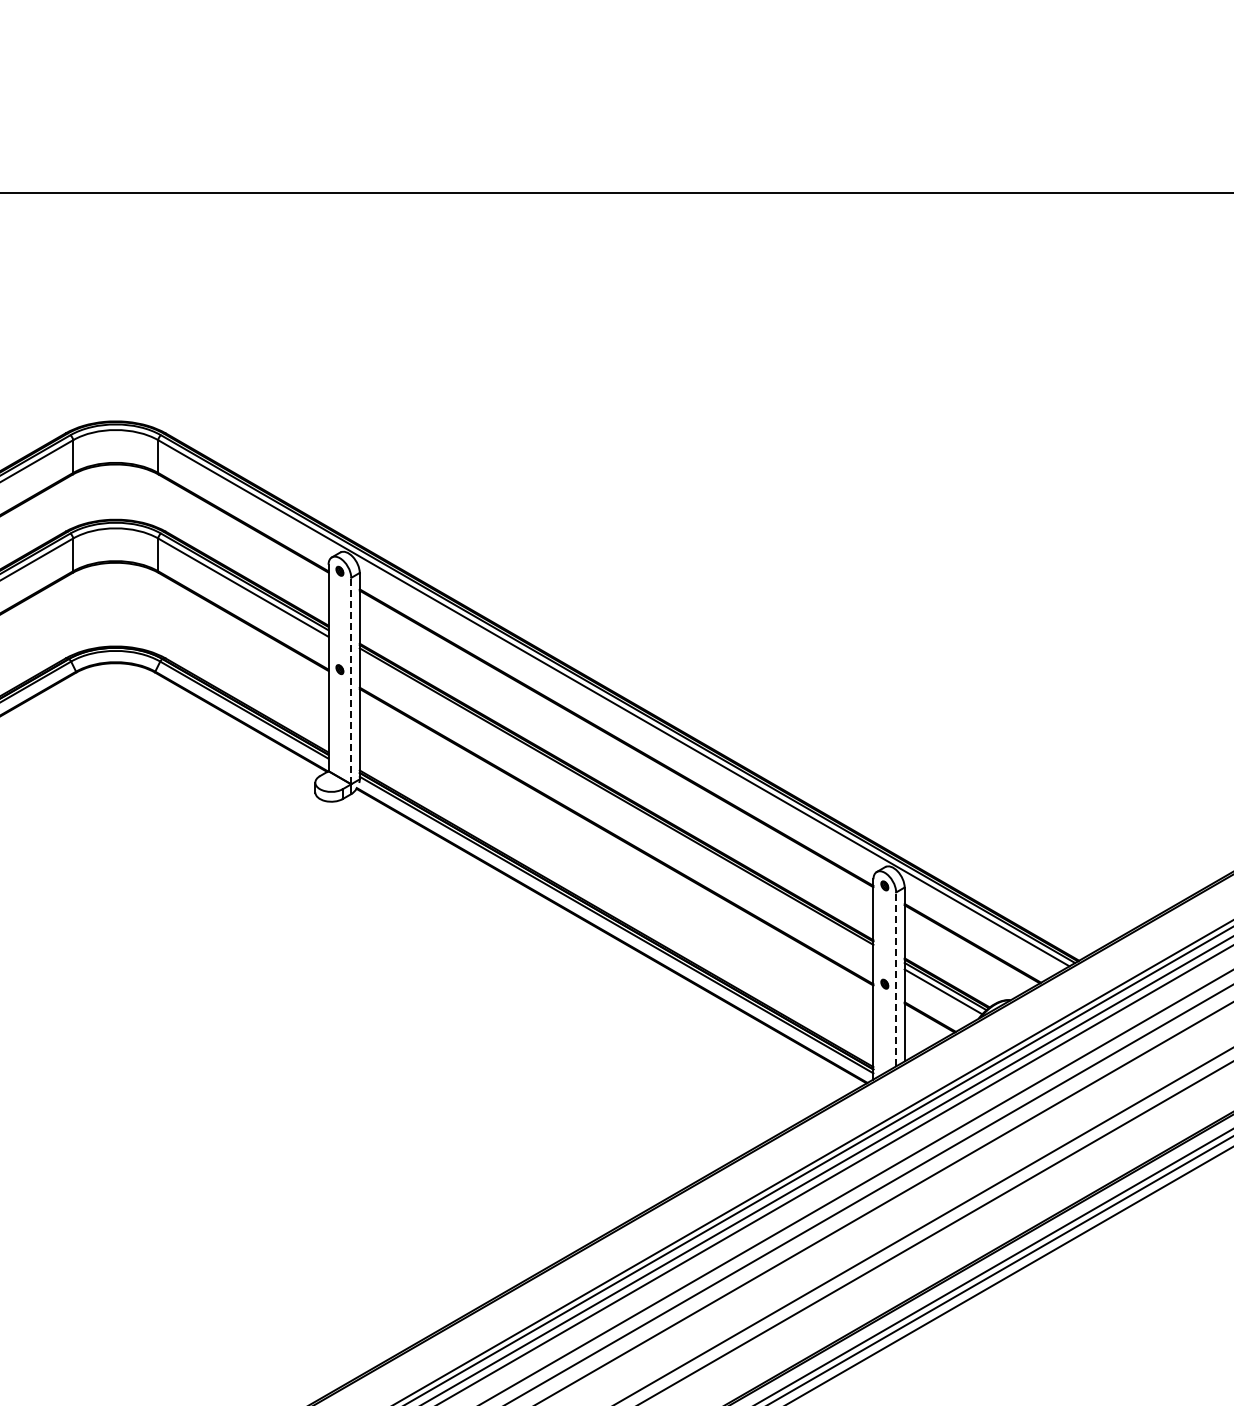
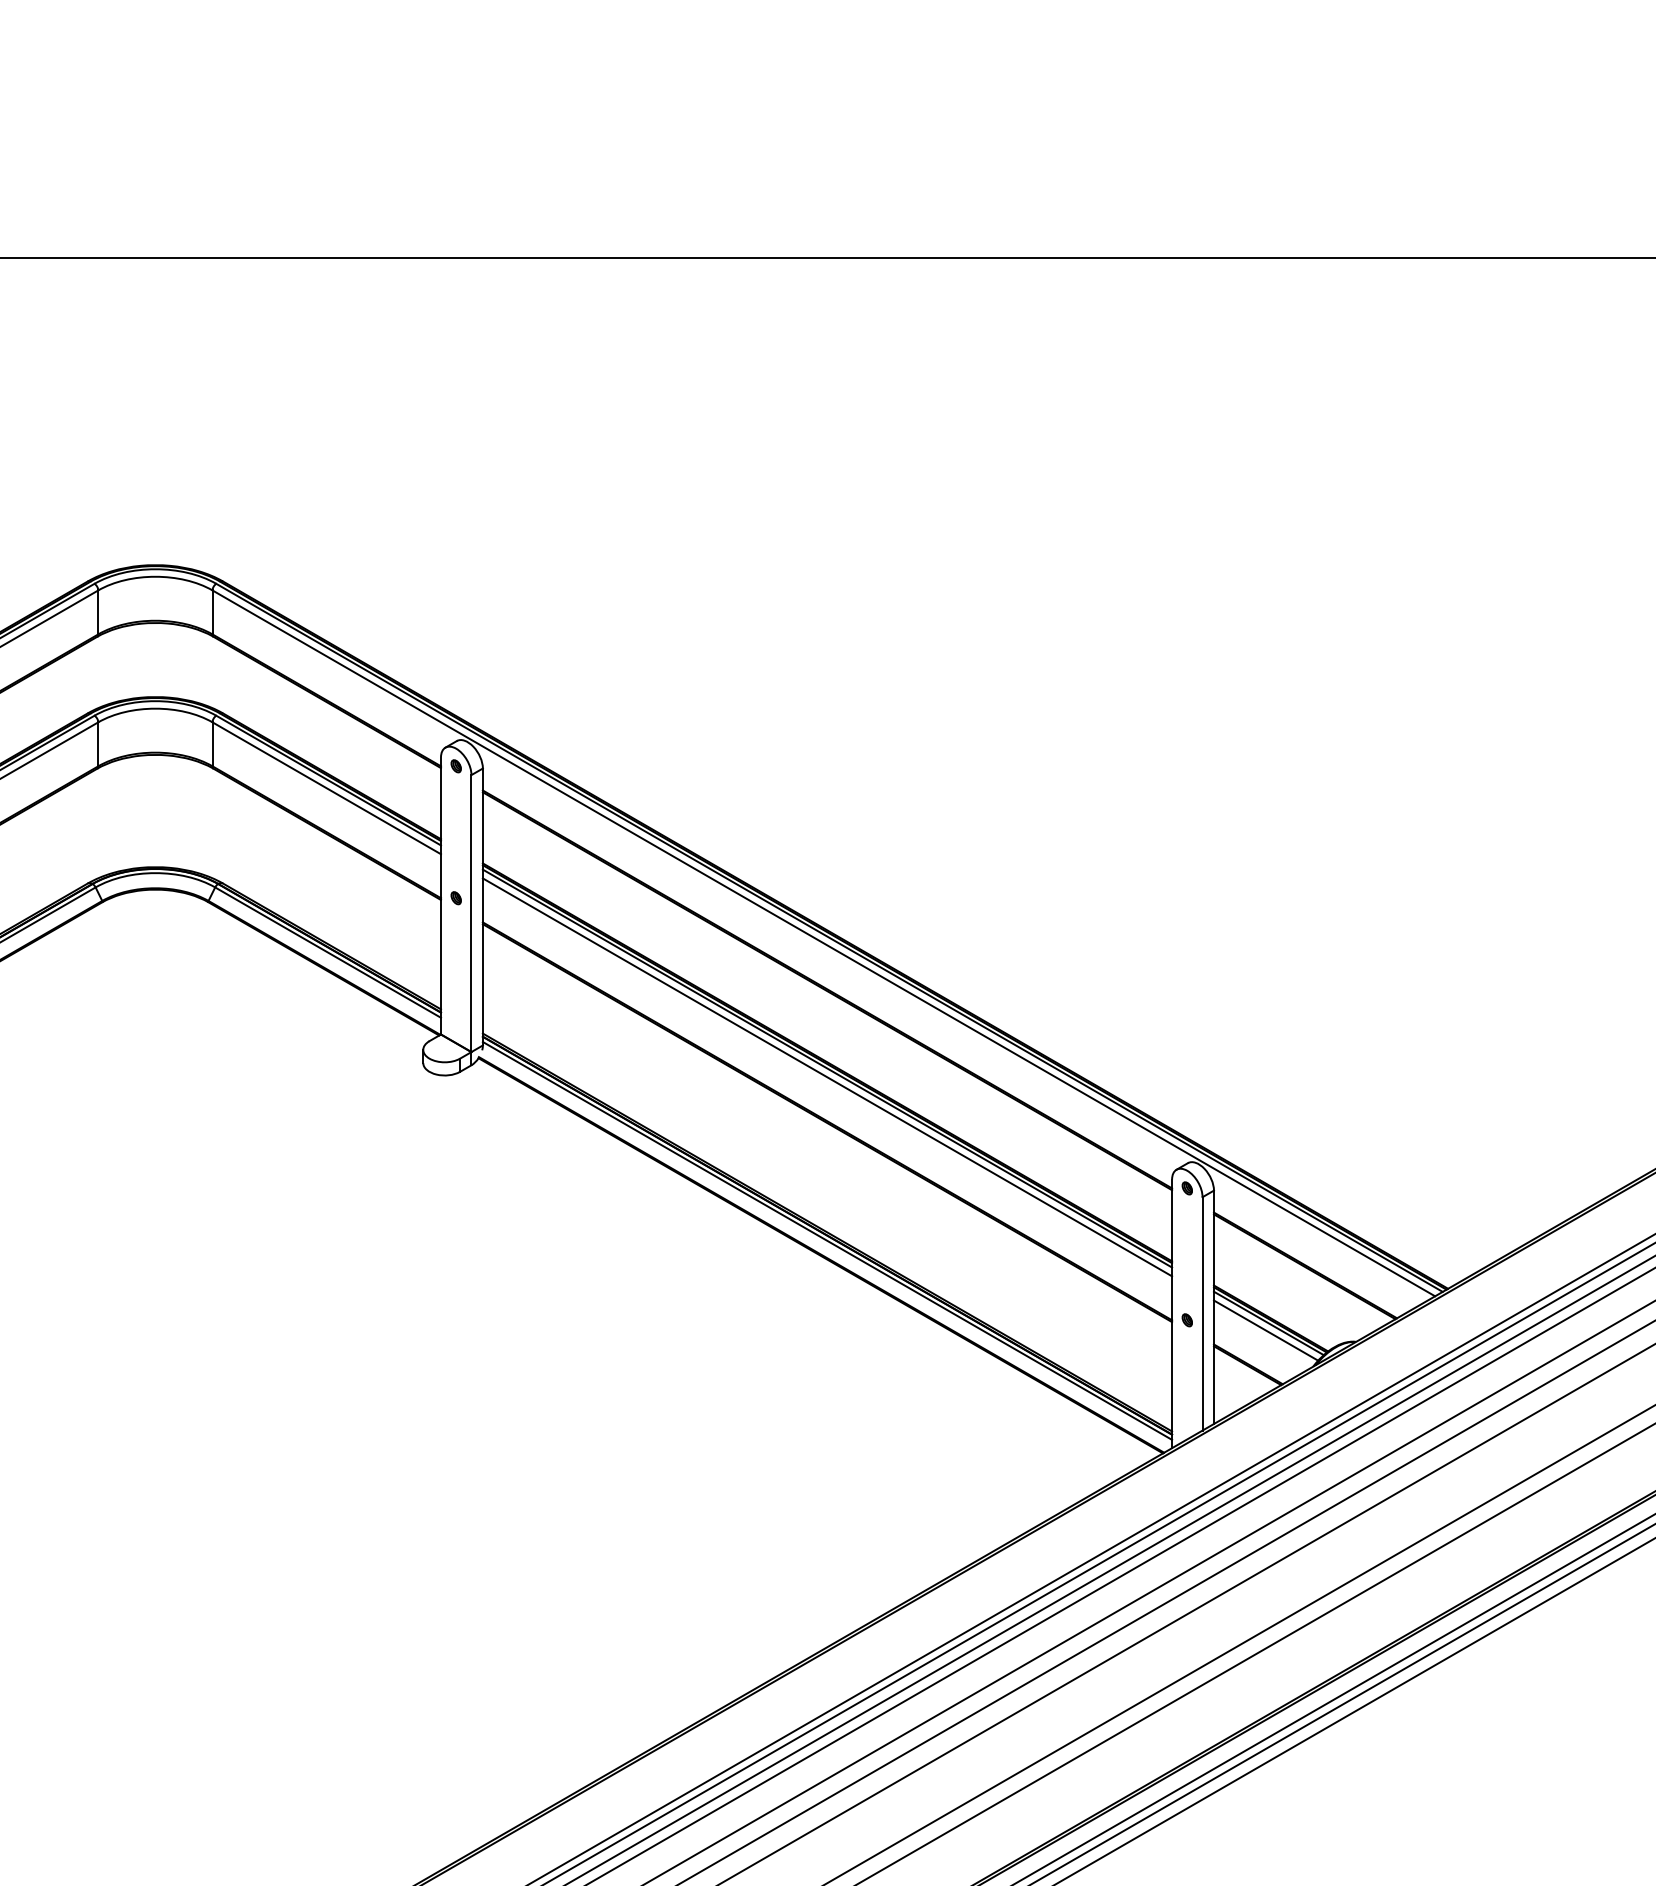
line: (351, 680) -> (471, 912), dashed -> solid
line: (616, 802) -> (827, 1076), added
line: (896, 979) -> (1203, 1313), dashed -> solid

